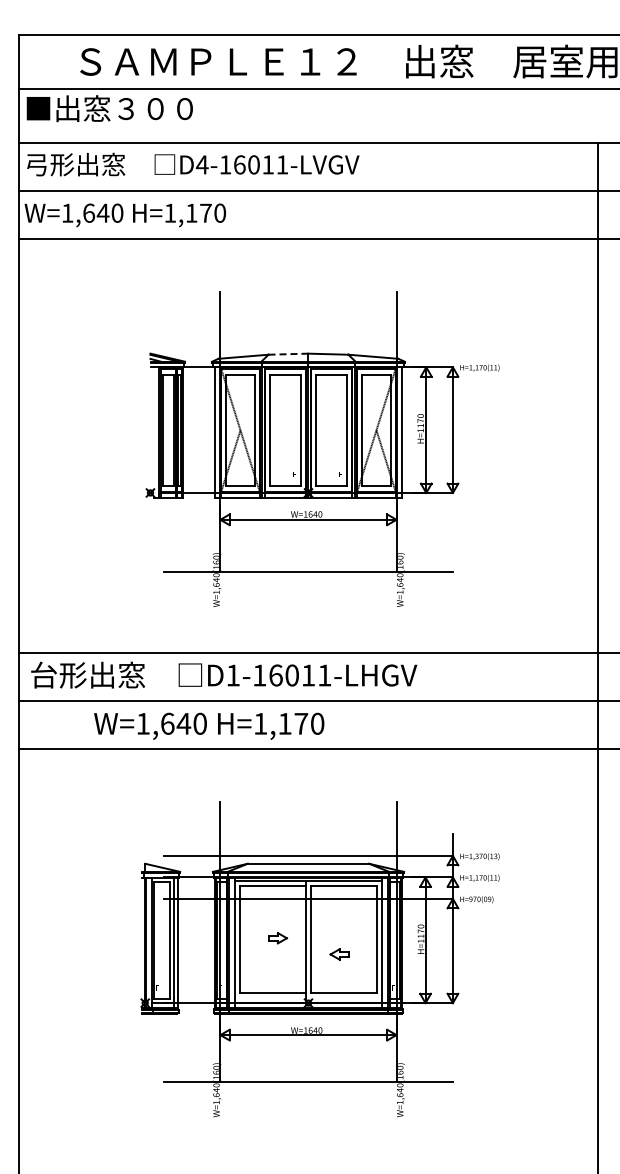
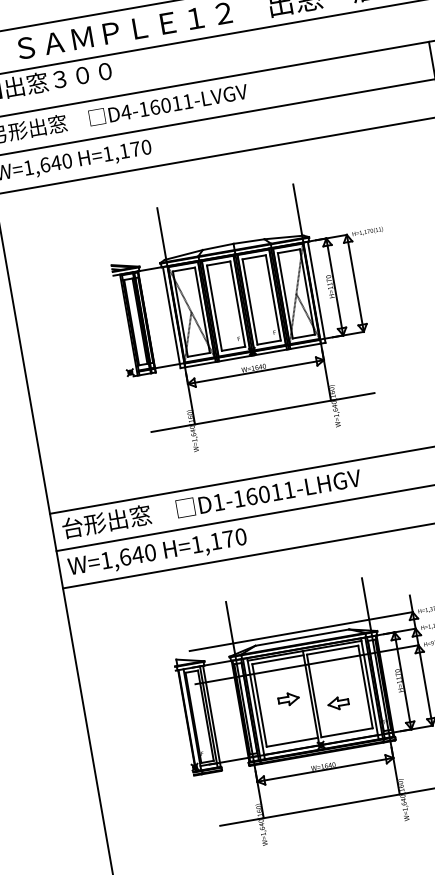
line: (288, 354) -> (218, 247), dashed -> solid
text: (209, 725) -> (157, 552), moved
part: (277, 937) -> (288, 698), size x1.43
part: (339, 954) -> (338, 703), size x1.43

